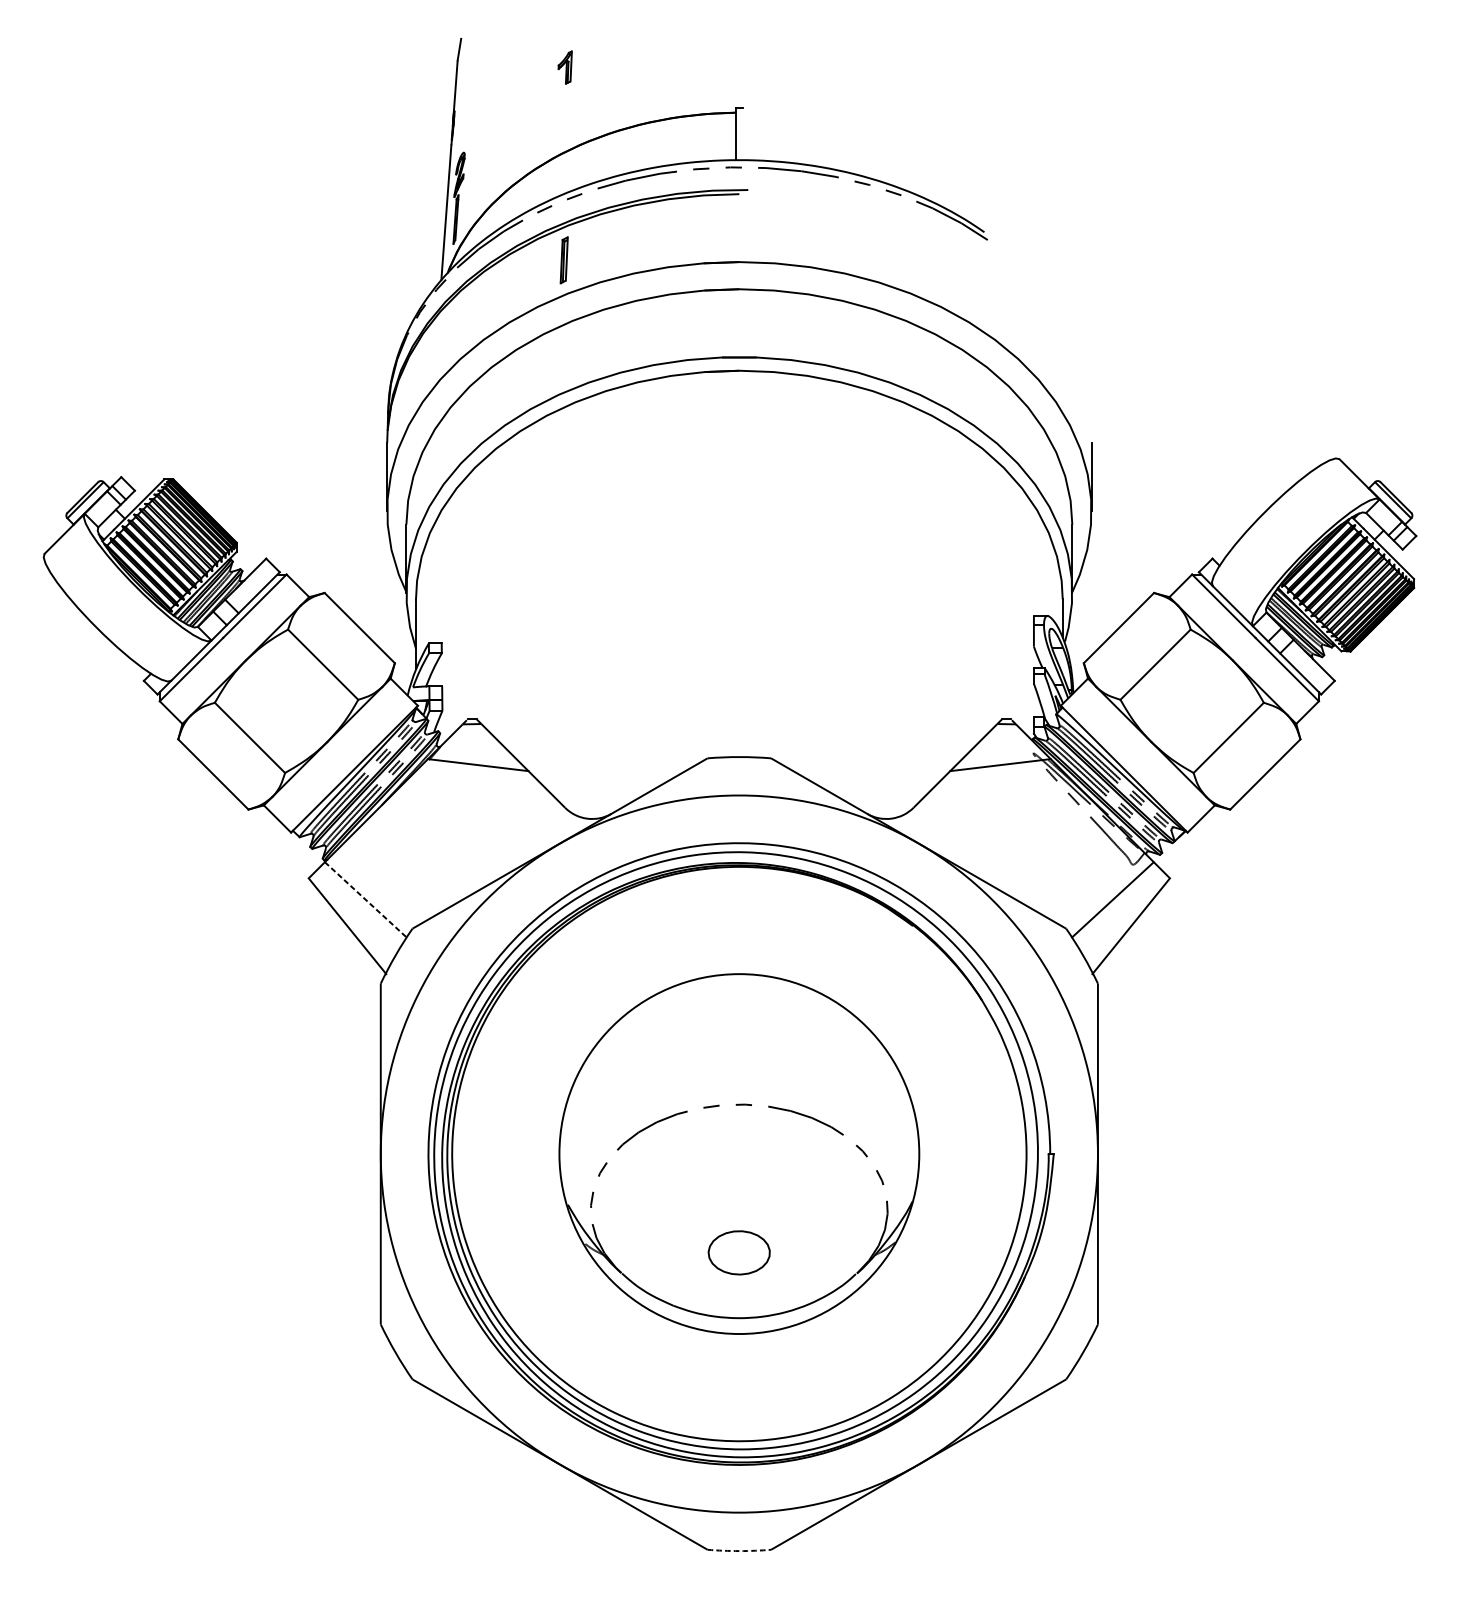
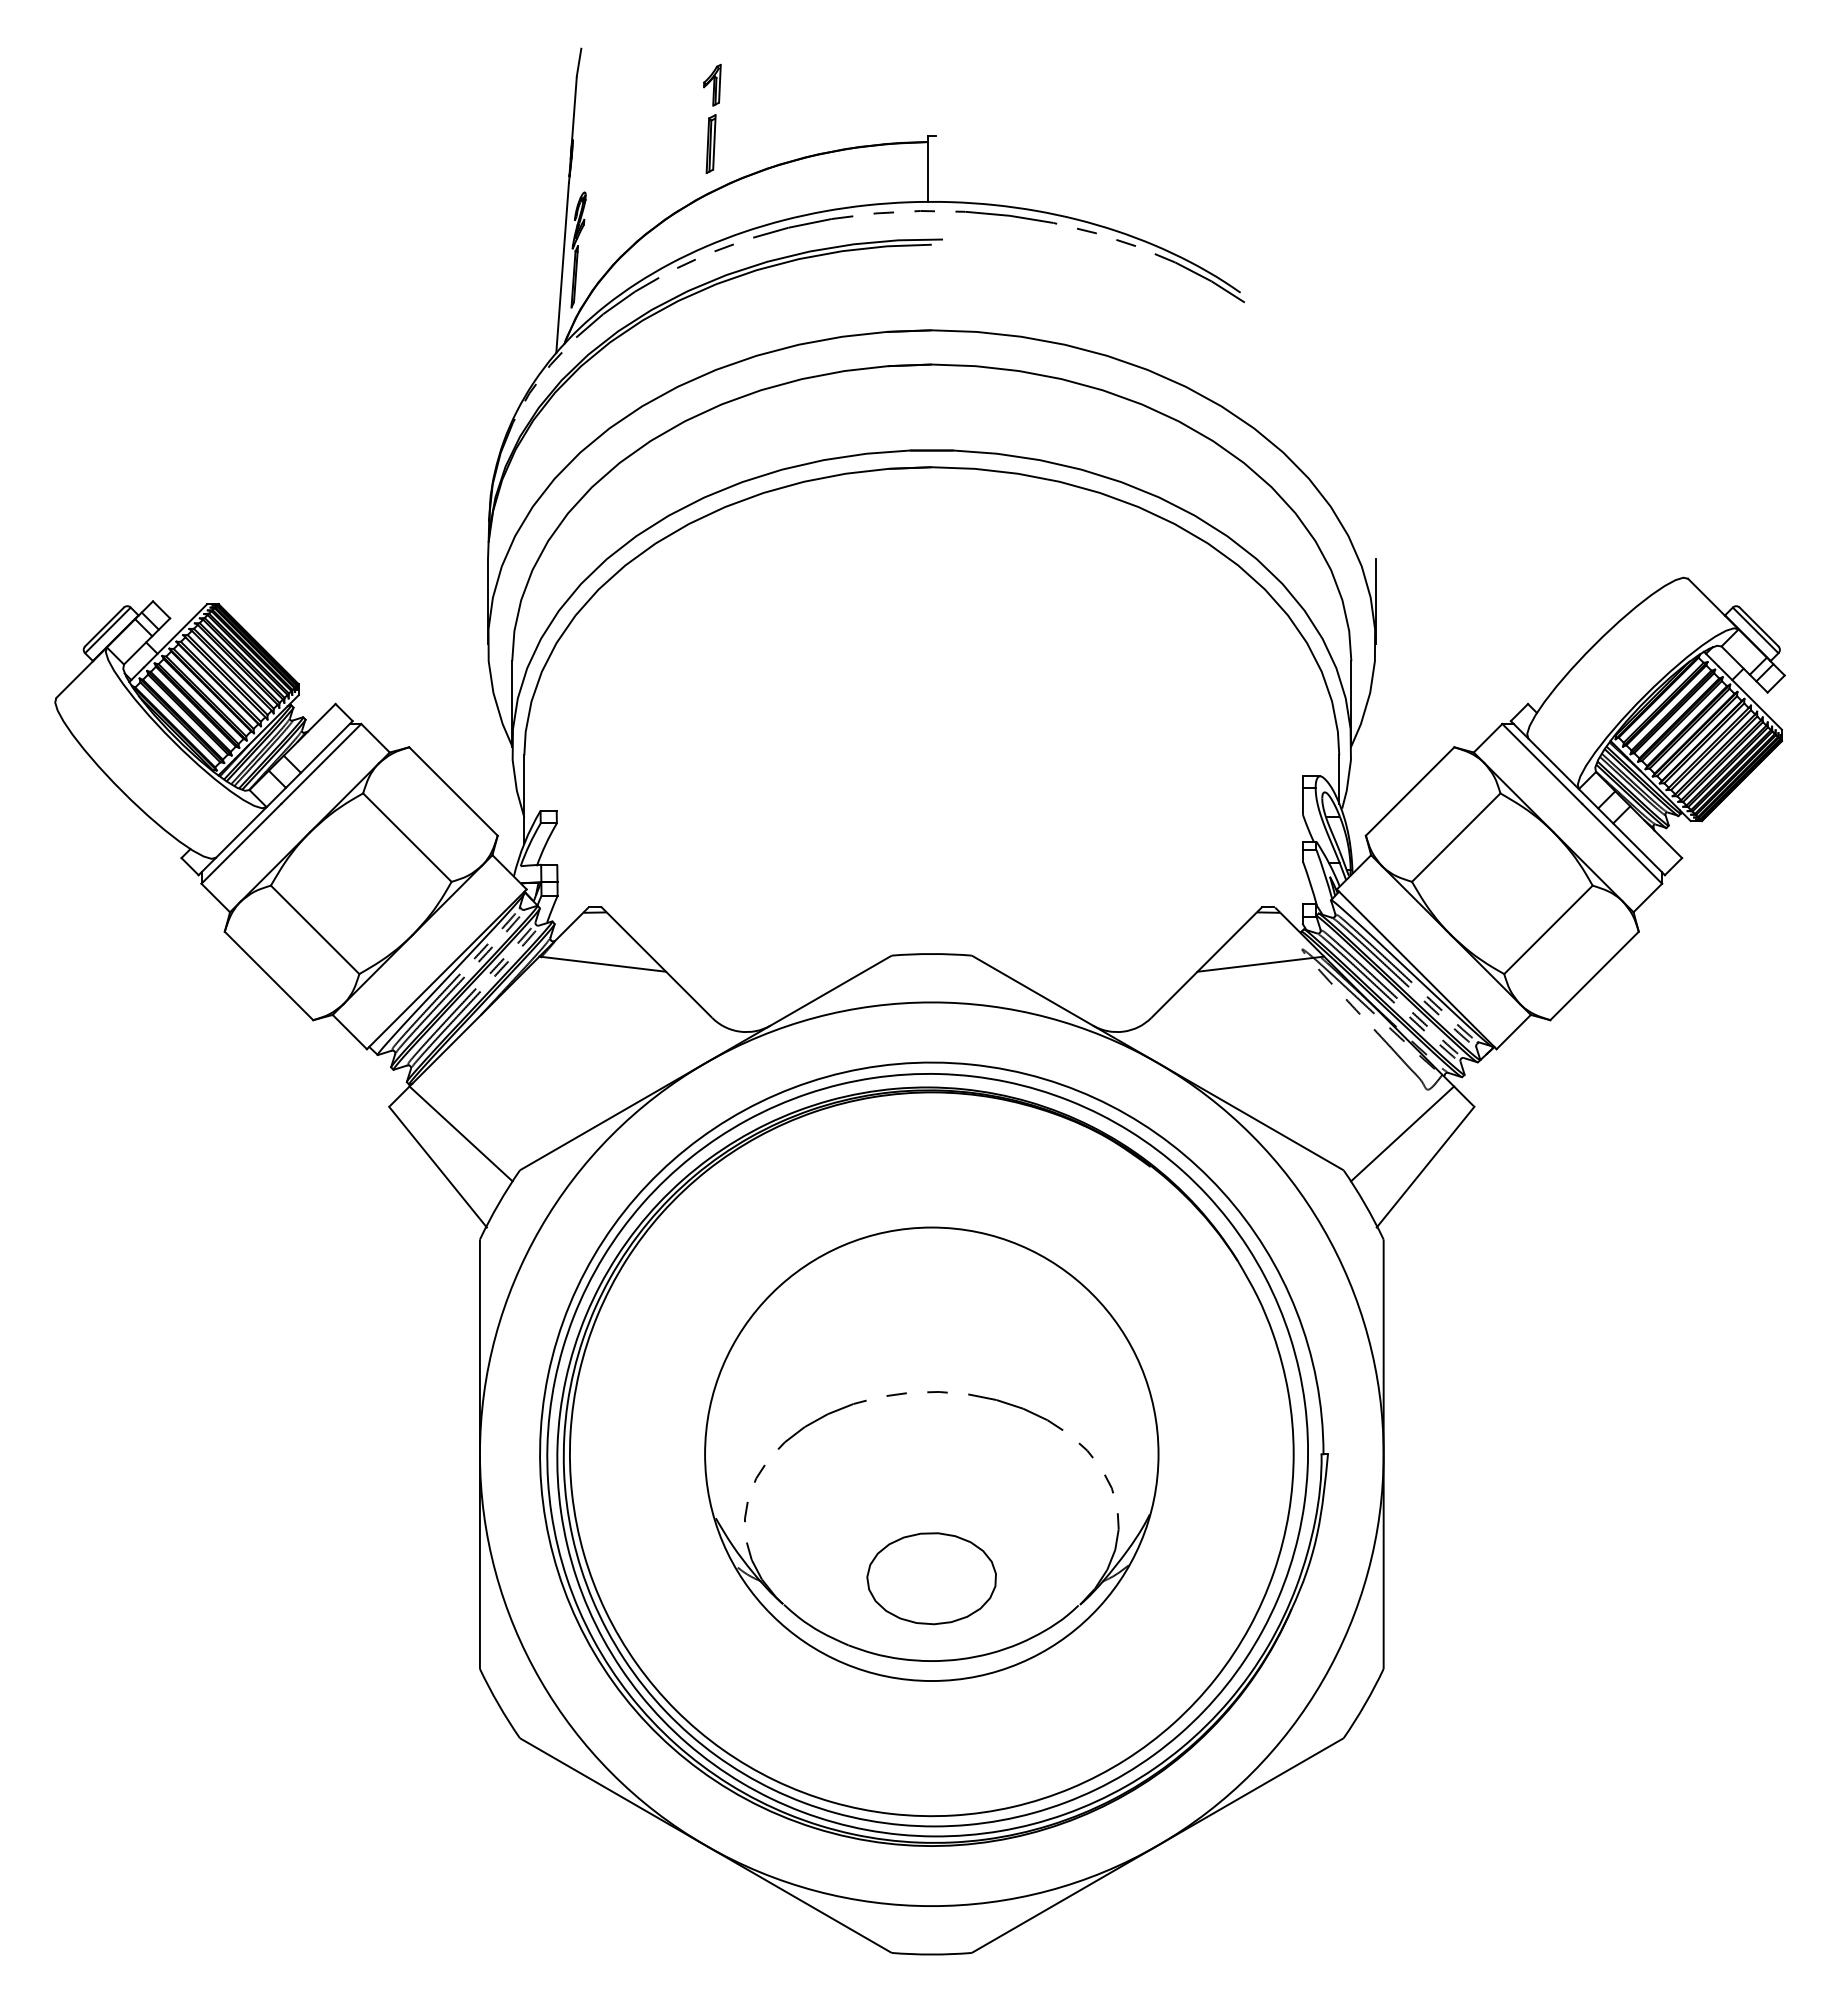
part: (563, 259) -> (710, 143), moved
line: (366, 900) -> (461, 1134), dashed -> solid
part: (739, 1252) -> (931, 1578), size x1.67
arc: (739, 1551) -> (931, 1954), dashed -> solid

